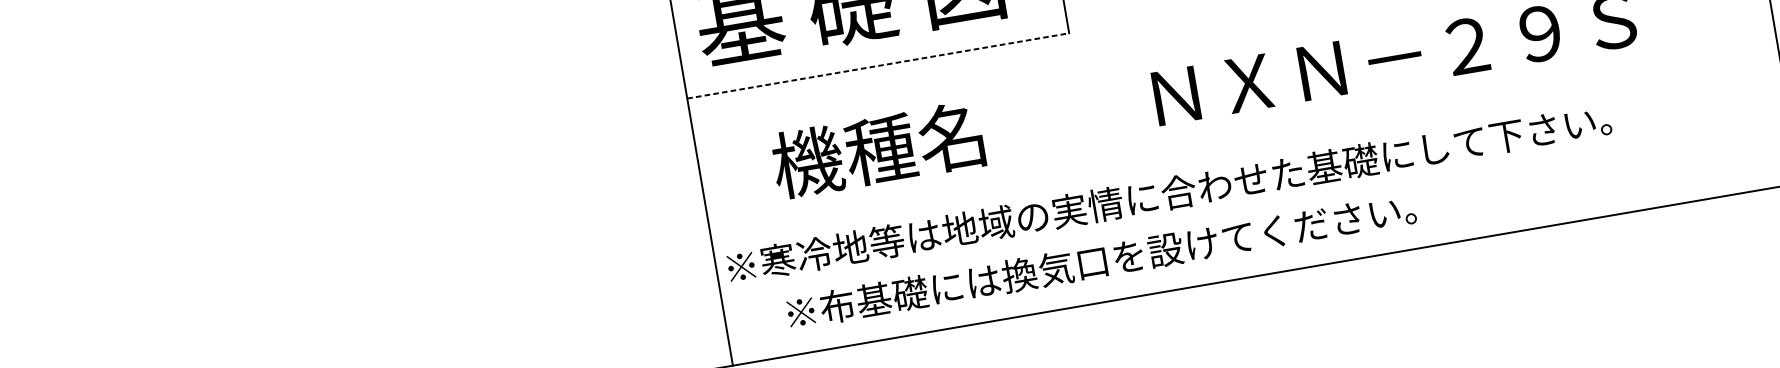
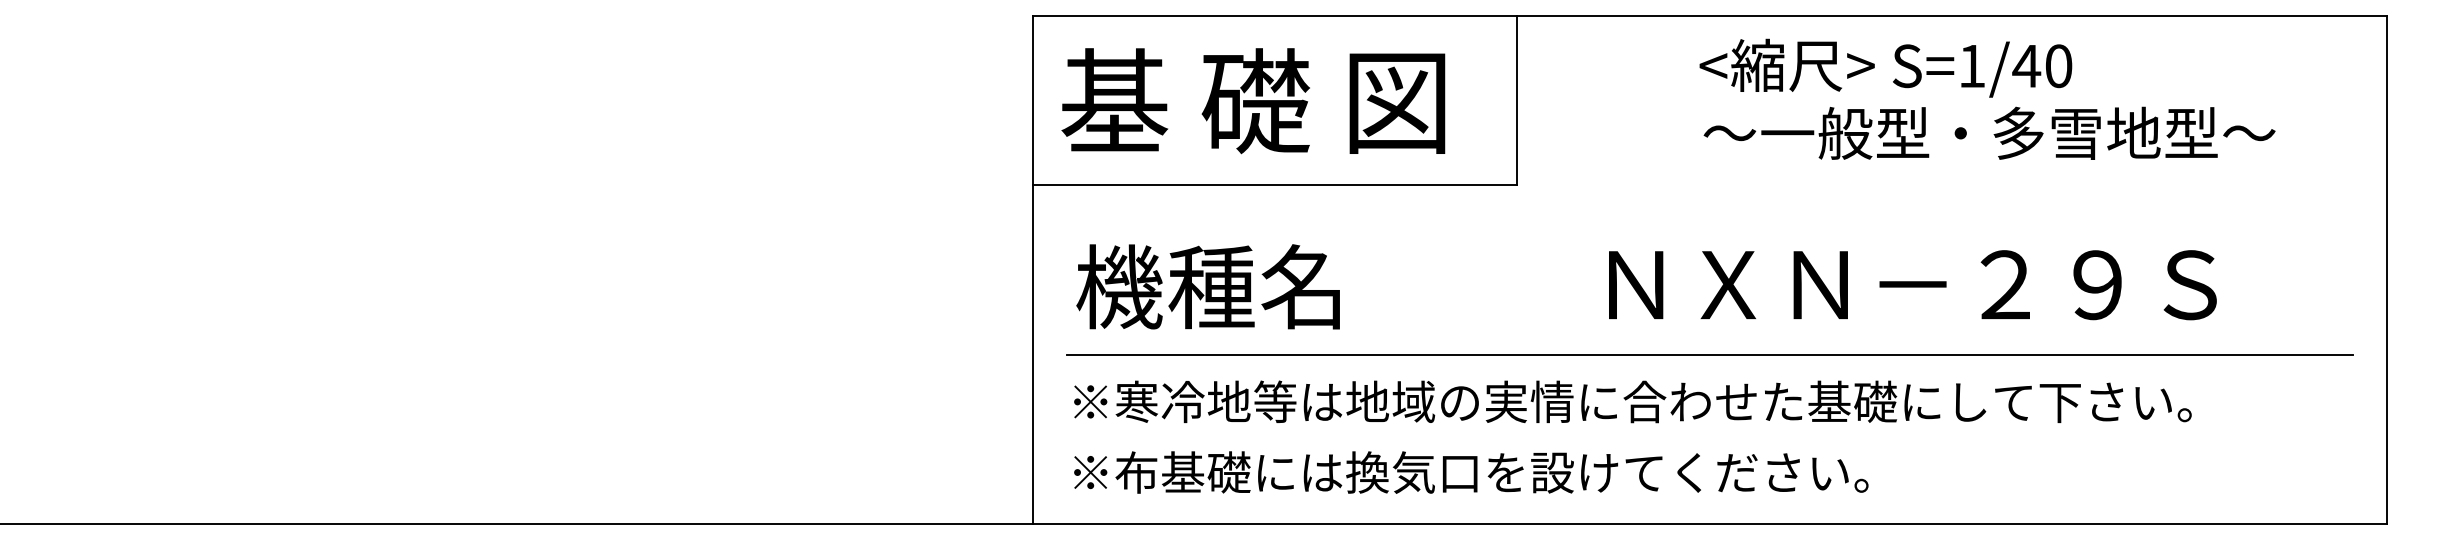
line: (878, 66) -> (1275, 185), dashed -> solid
line: (1244, 140) -> (1710, 354), added
text: (877, 149) -> (1207, 286), moved
text: (1168, 193) -> (1632, 401), moved
text: (1101, 260) -> (1471, 472), moved

